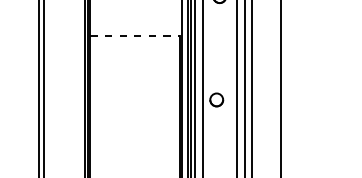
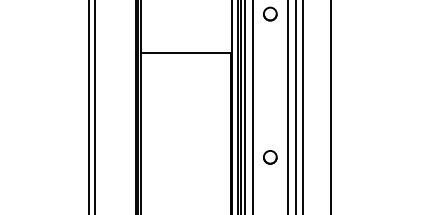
line: (134, 35) -> (185, 52), dashed -> solid
circle: (216, 100) -> (270, 157), moved

